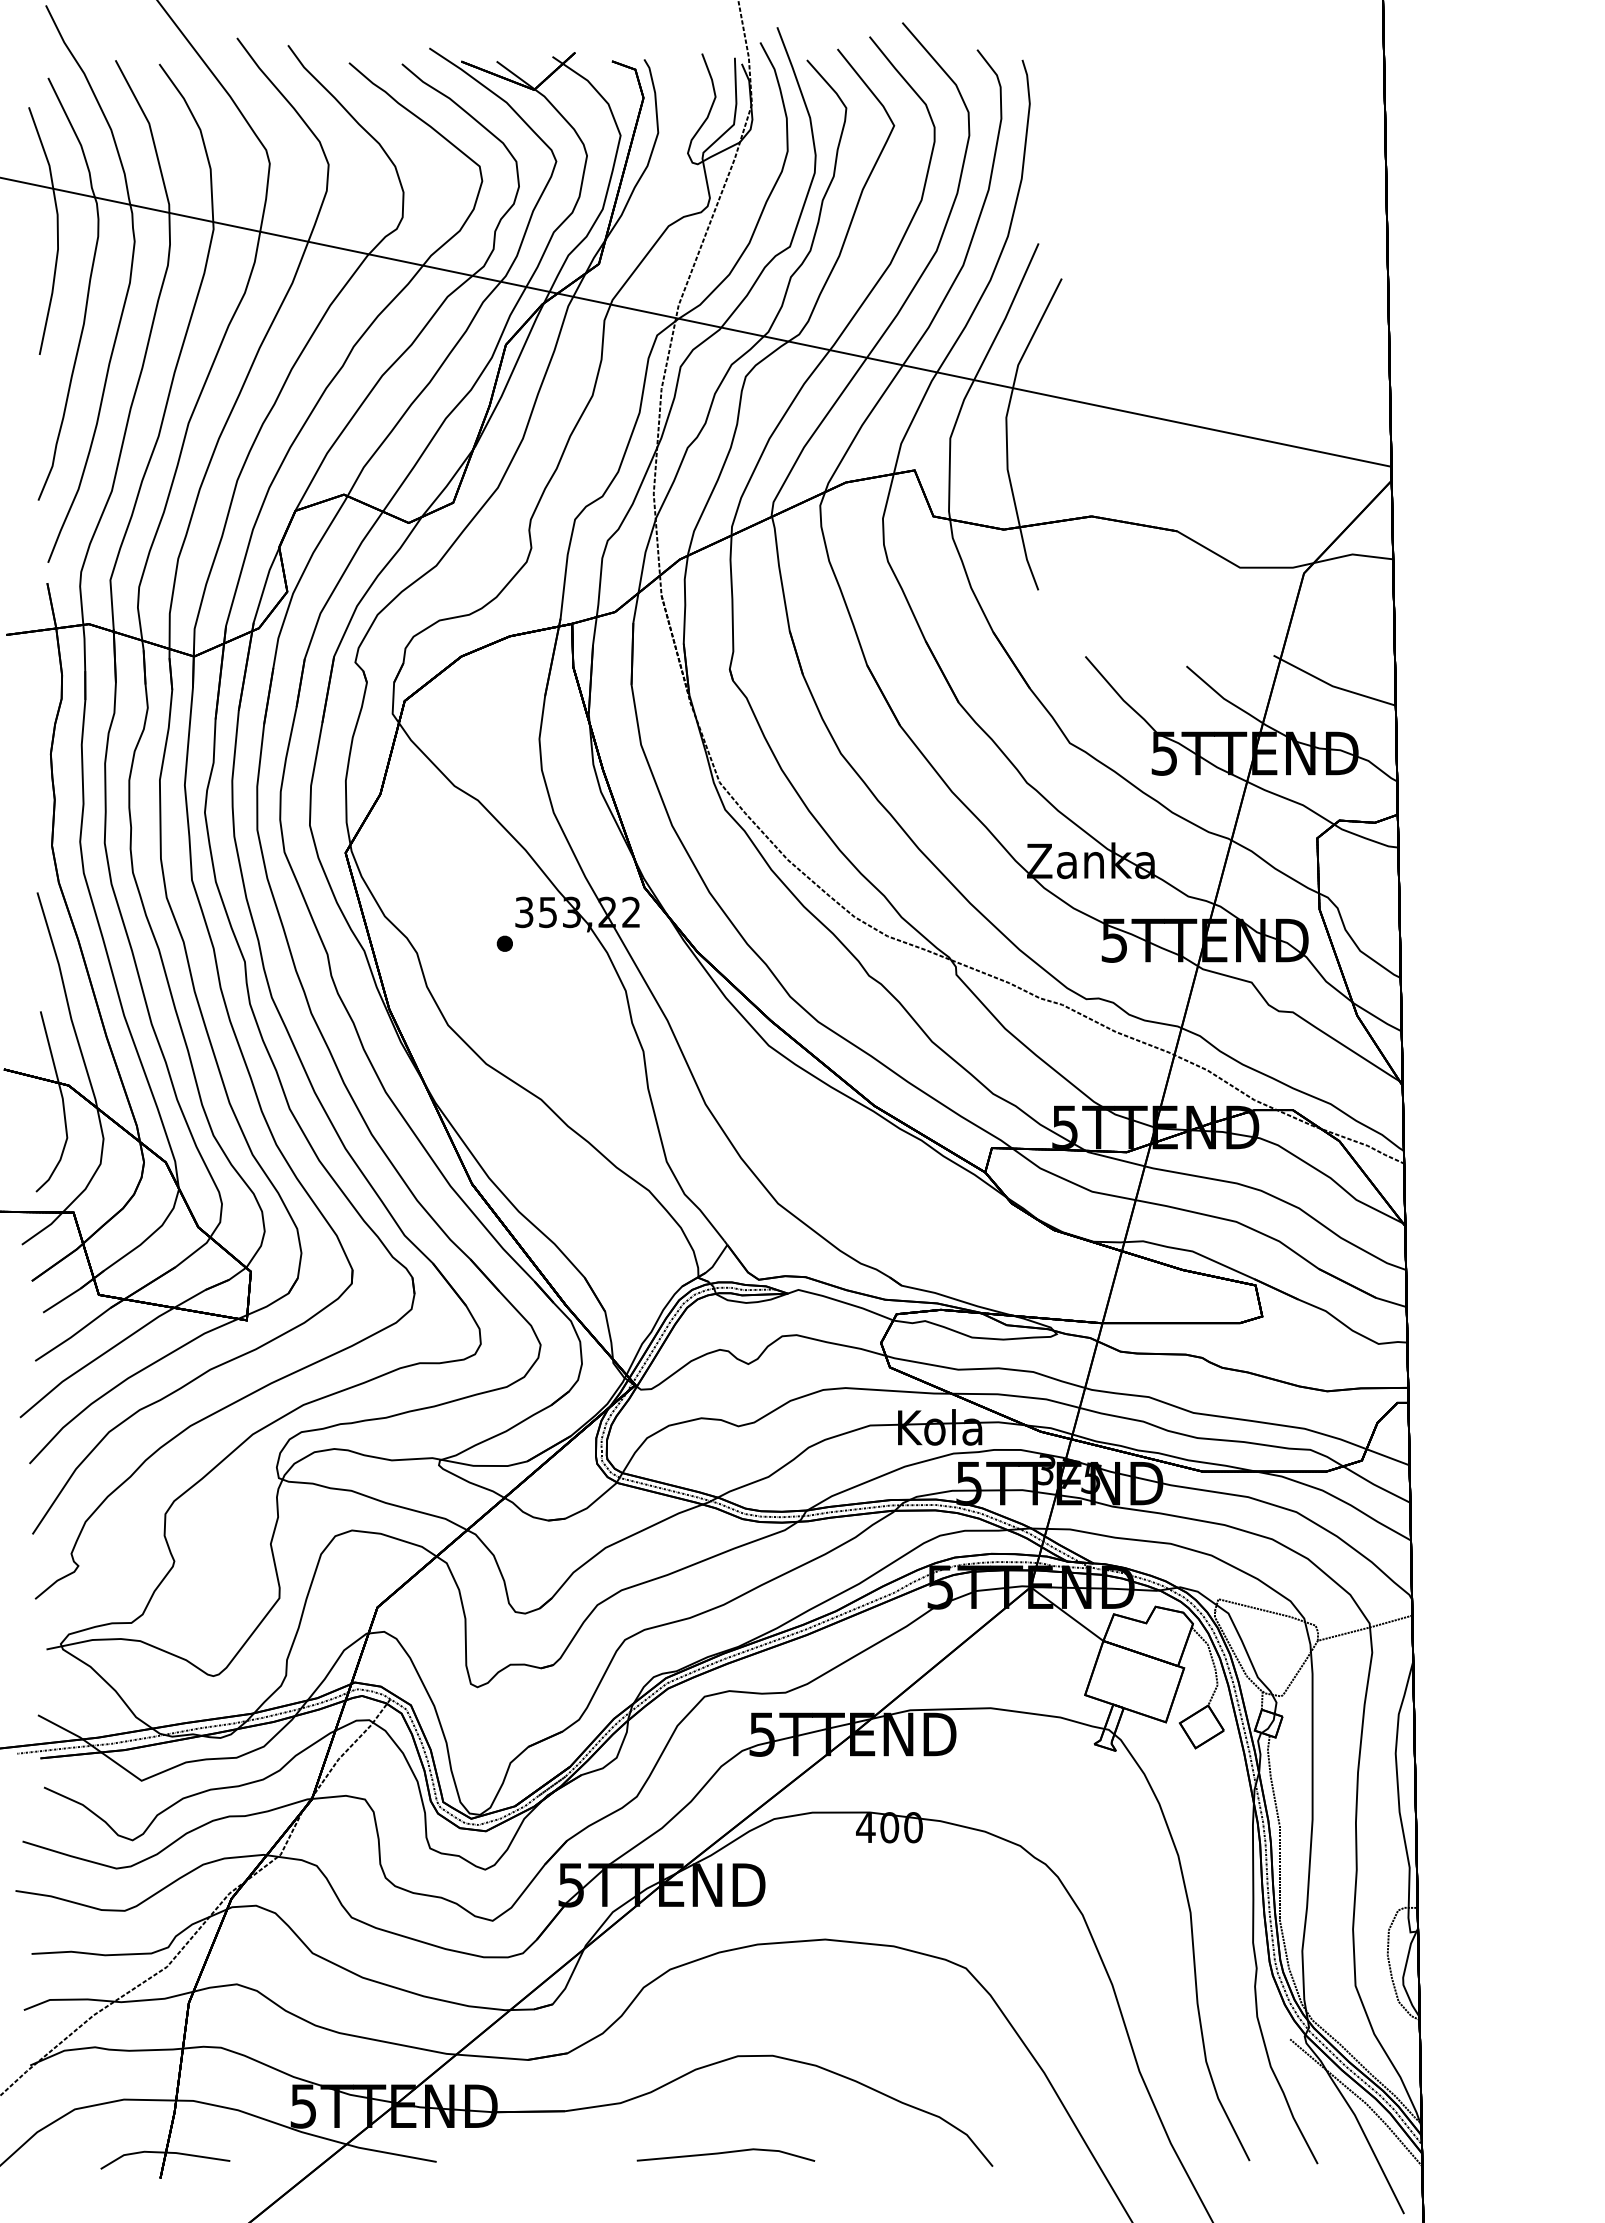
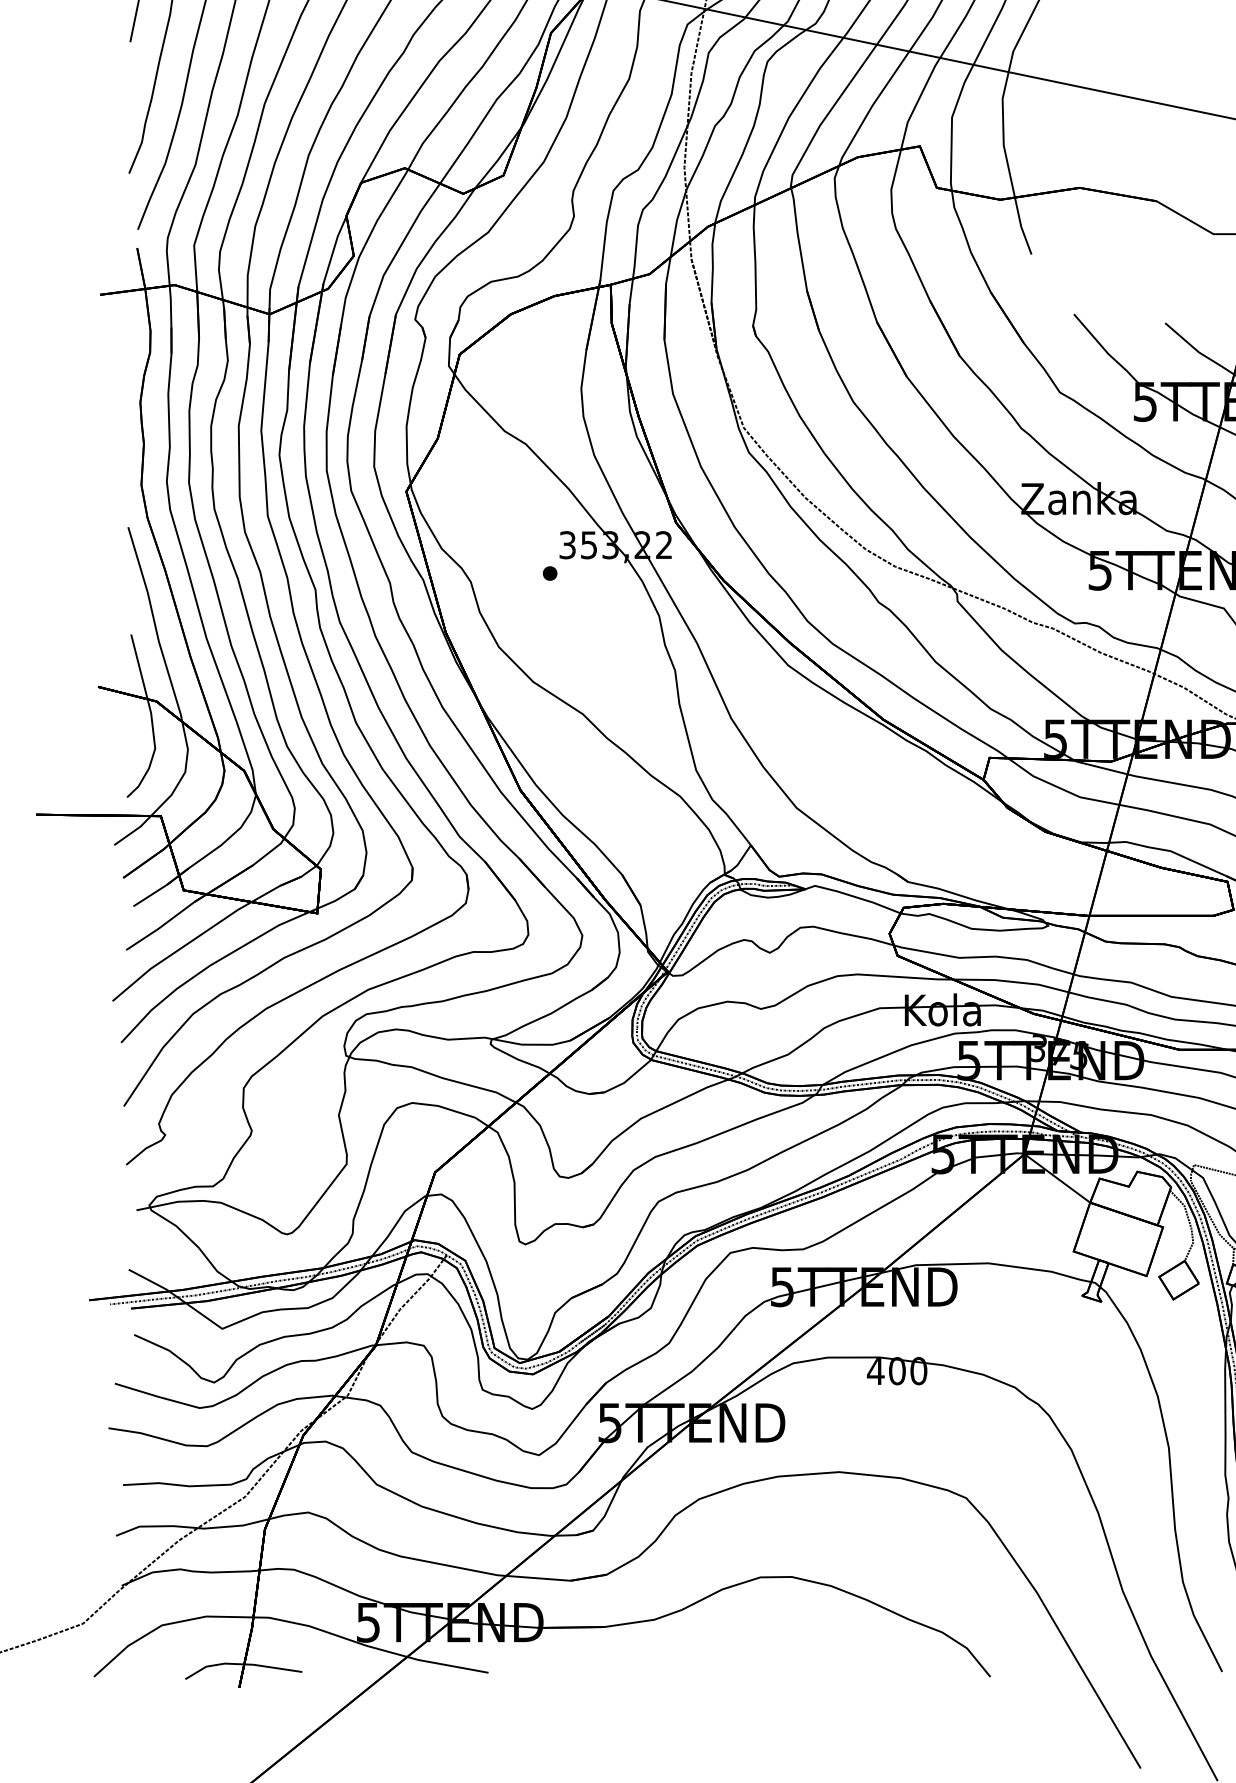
part: (725, 2154) -> (749, 1666), removed

